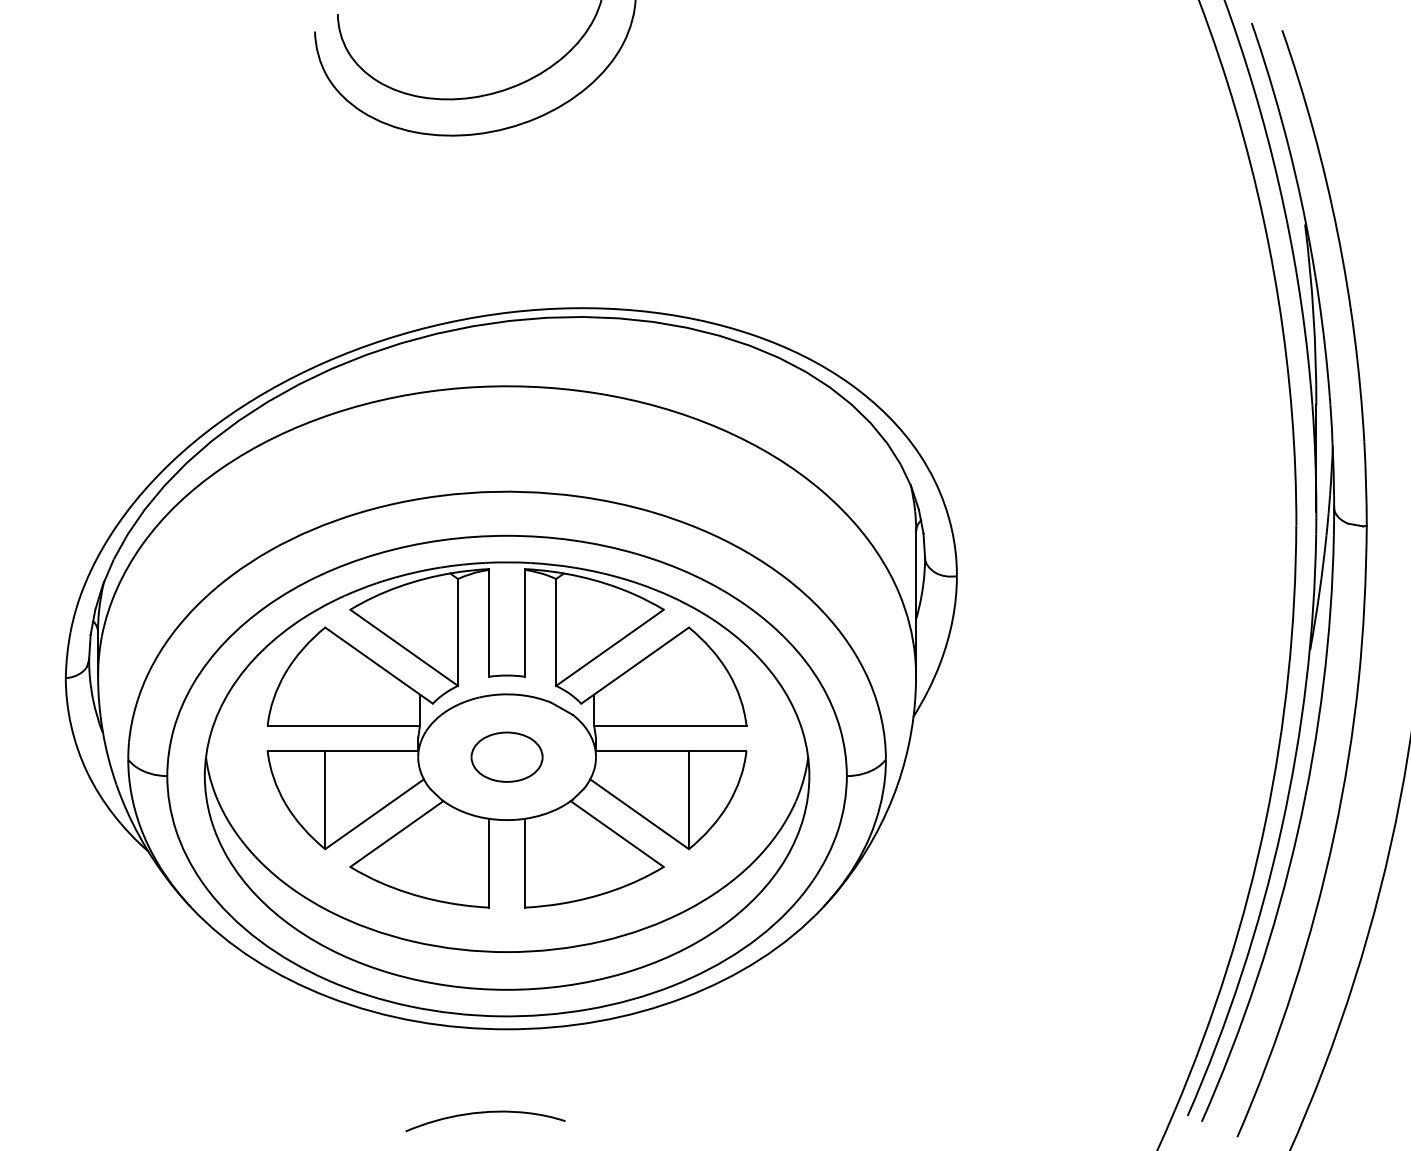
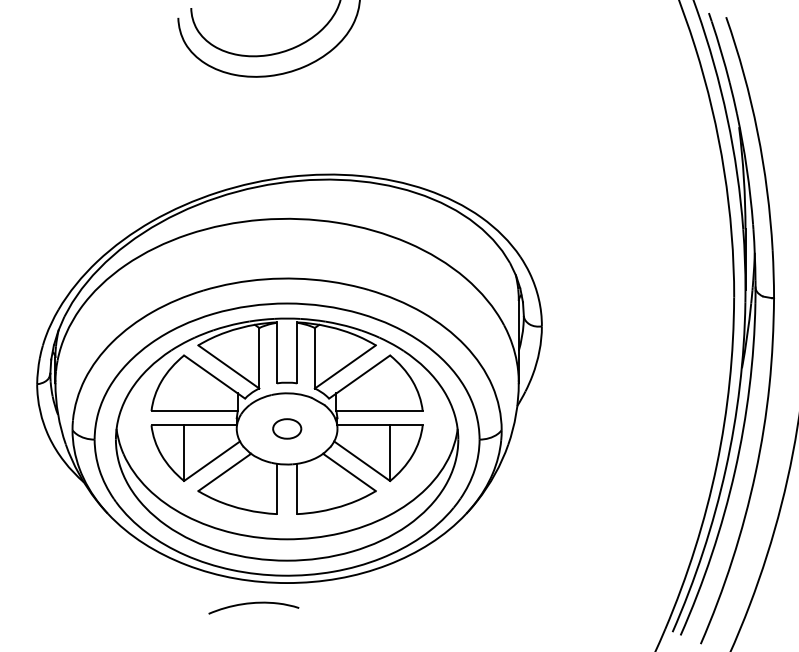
part: (507, 756) -> (287, 428), size x0.7
curve: (481, 1114) -> (251, 604), moved

